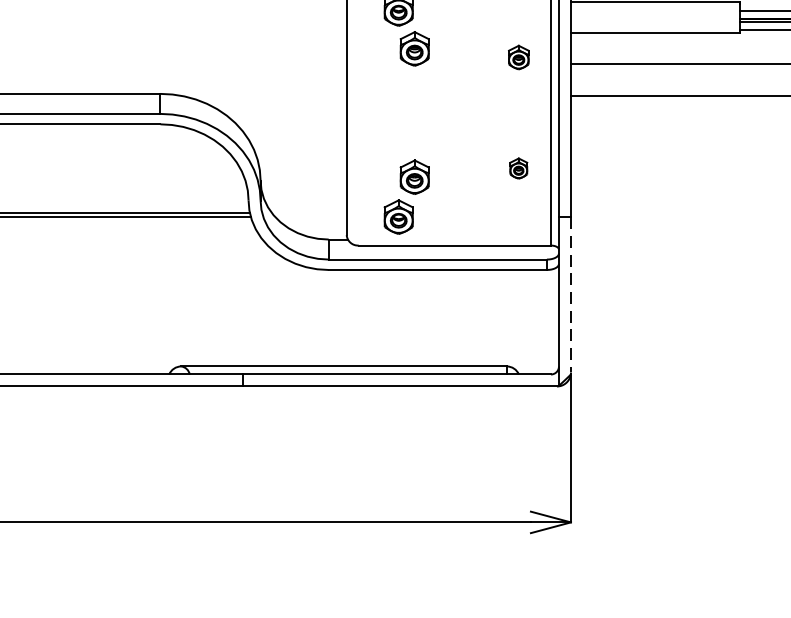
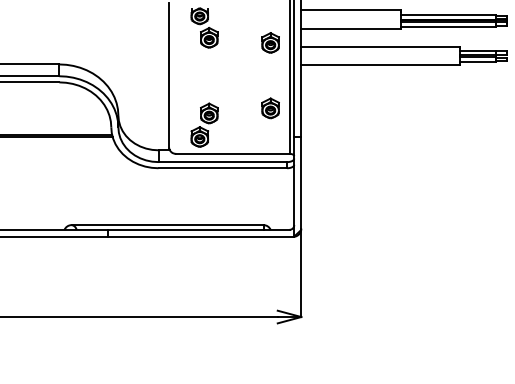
part: (518, 56) -> (270, 42), size x1.43
part: (518, 168) -> (270, 108), size x1.67
line: (571, 294) -> (301, 182), dashed -> solid

